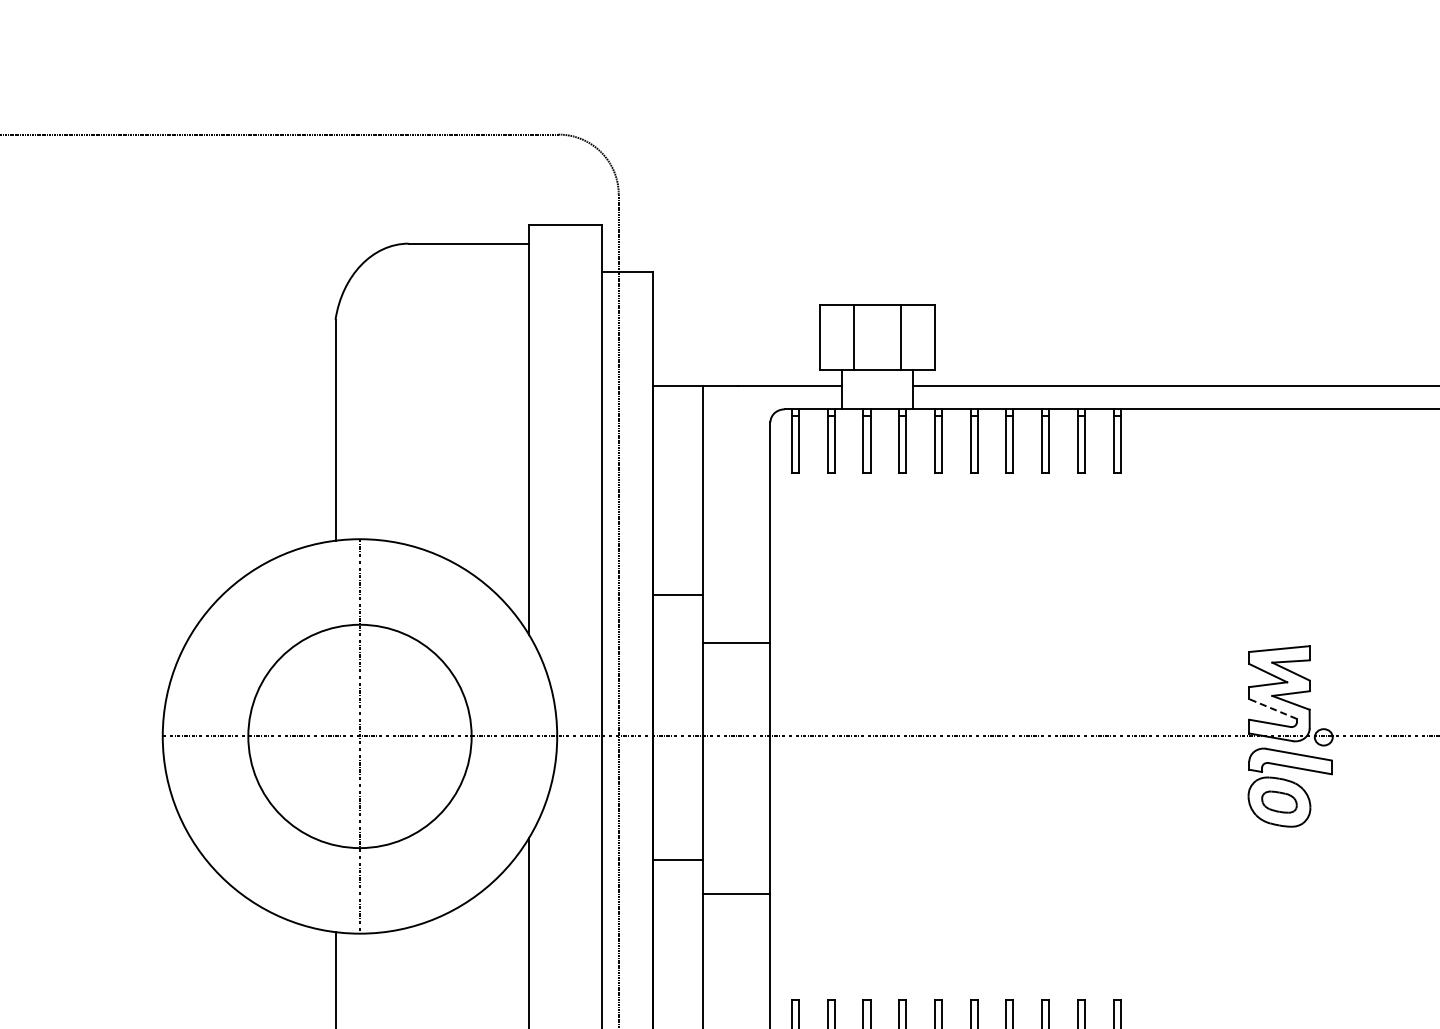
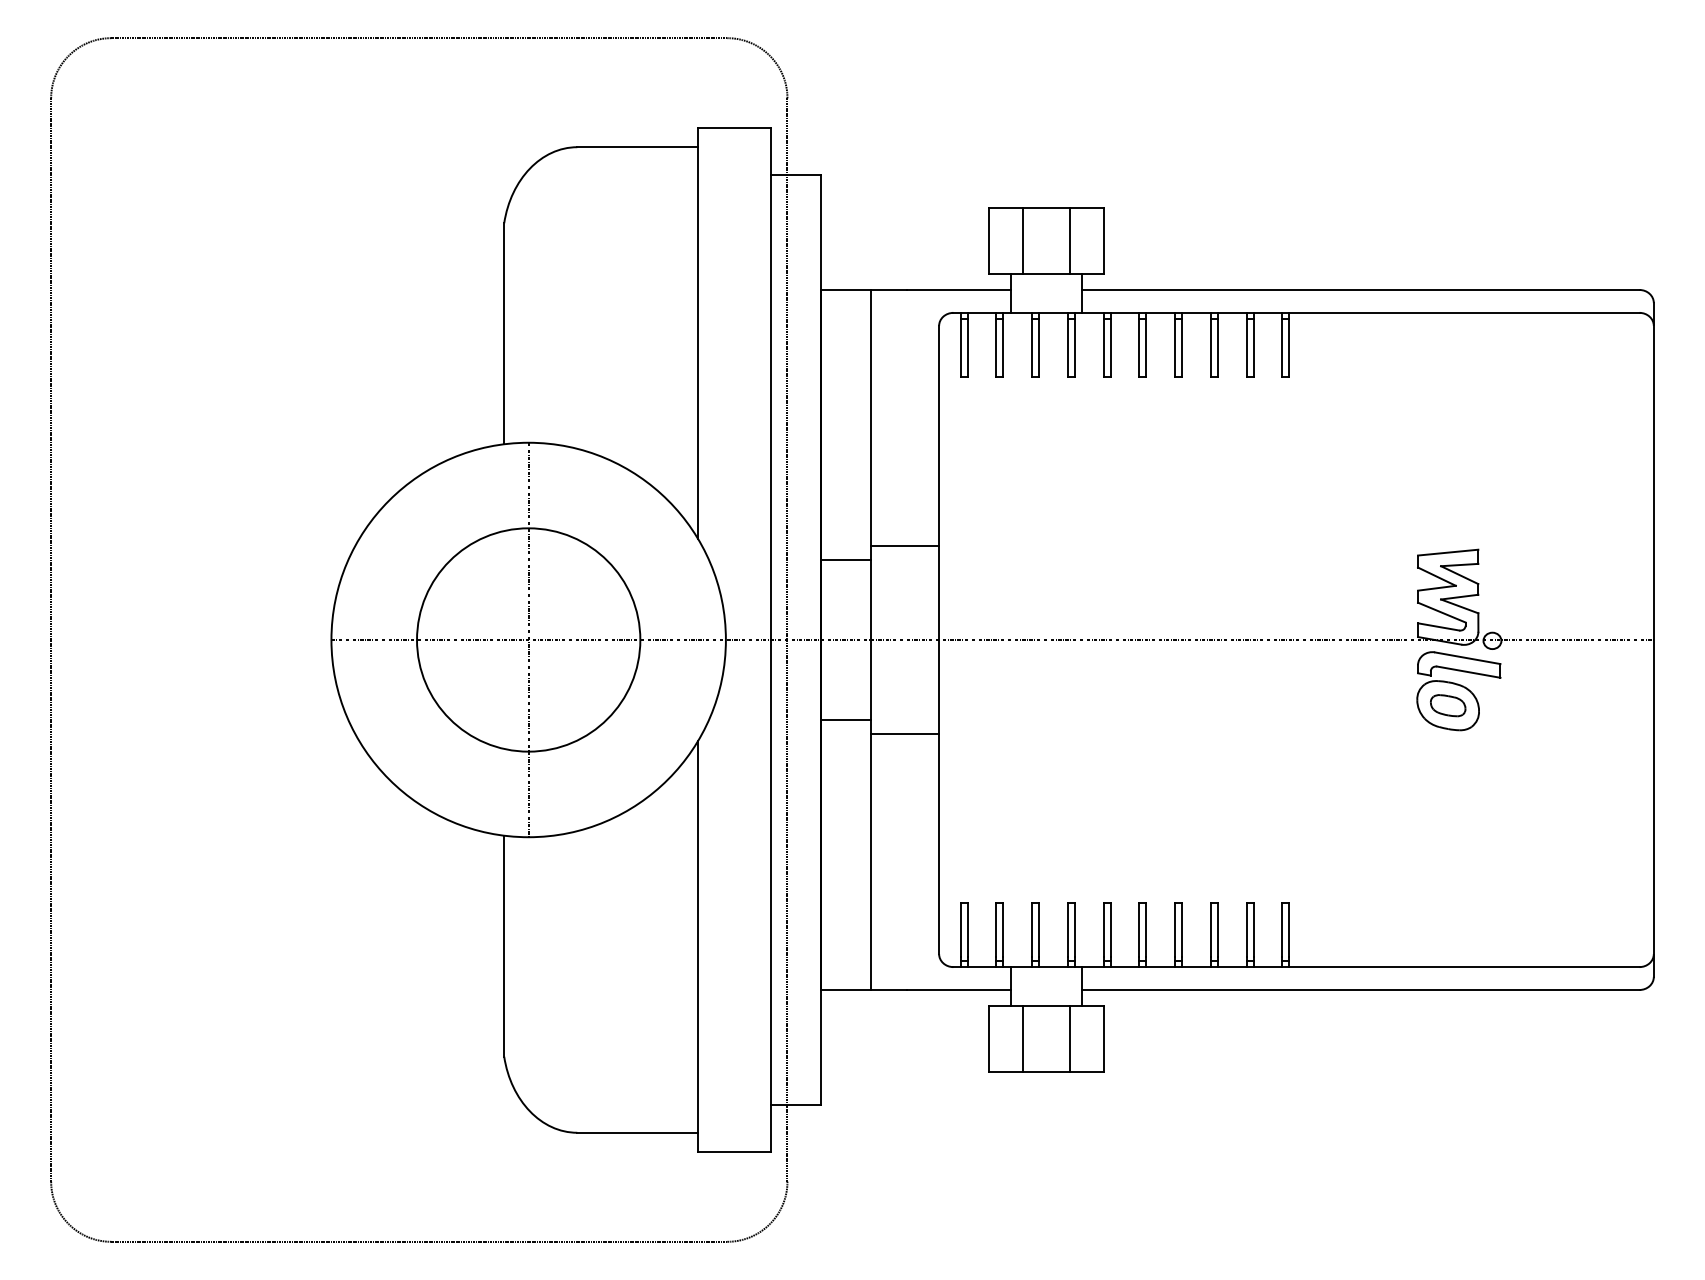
line: (677, 594) -> (846, 560), moved
line: (1272, 708) -> (1441, 612), dashed -> solid
line: (677, 859) -> (846, 719), moved
line: (736, 893) -> (905, 733), moved

